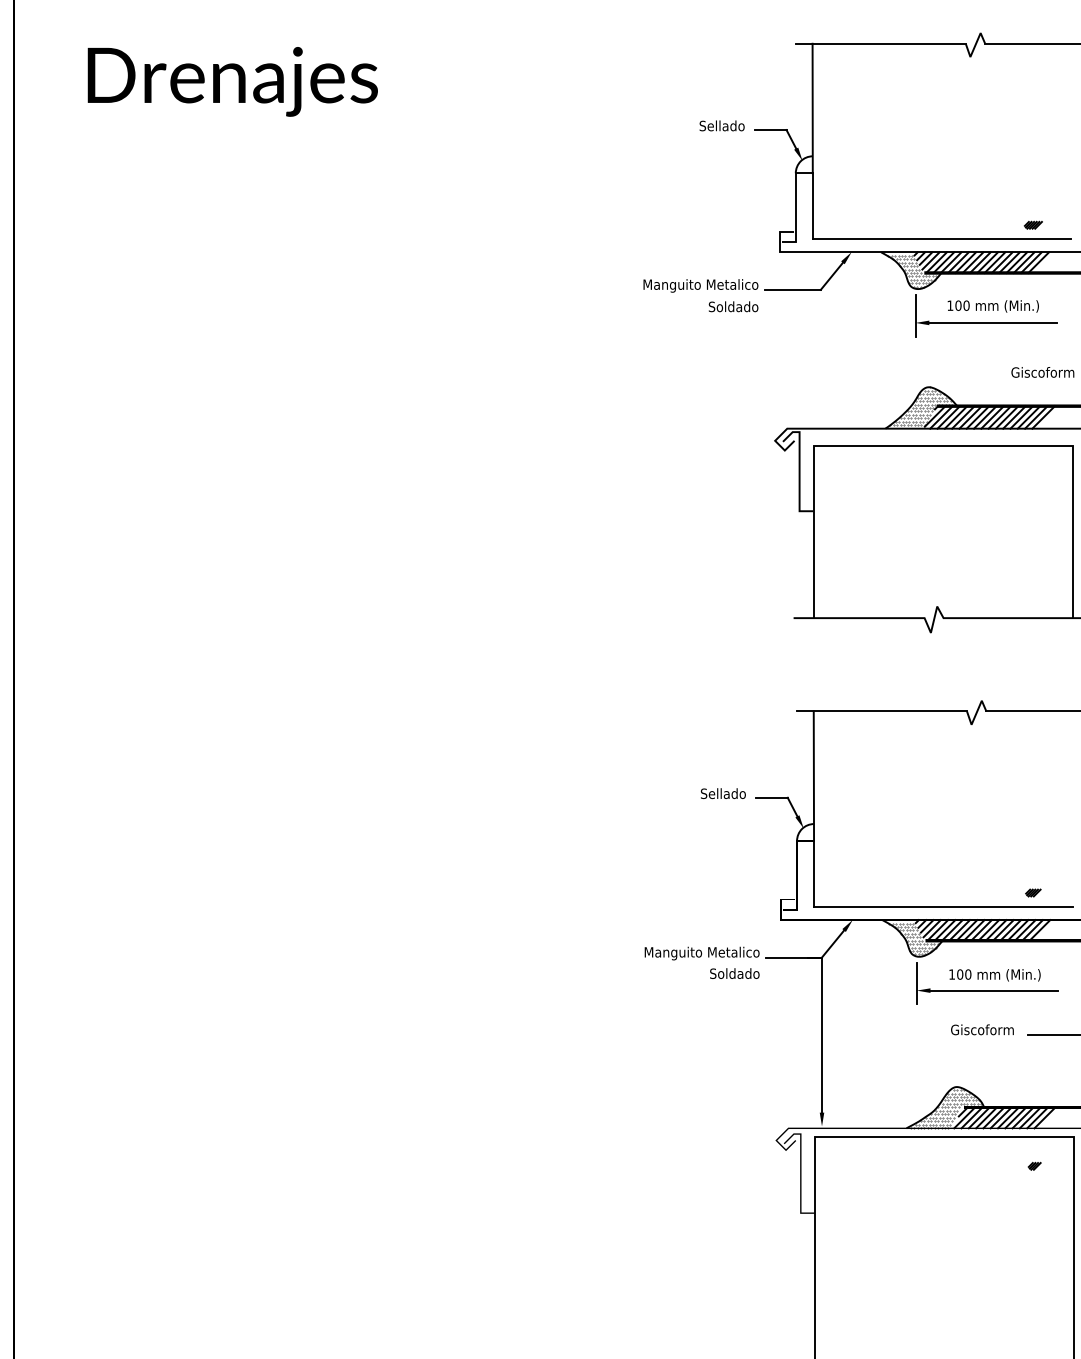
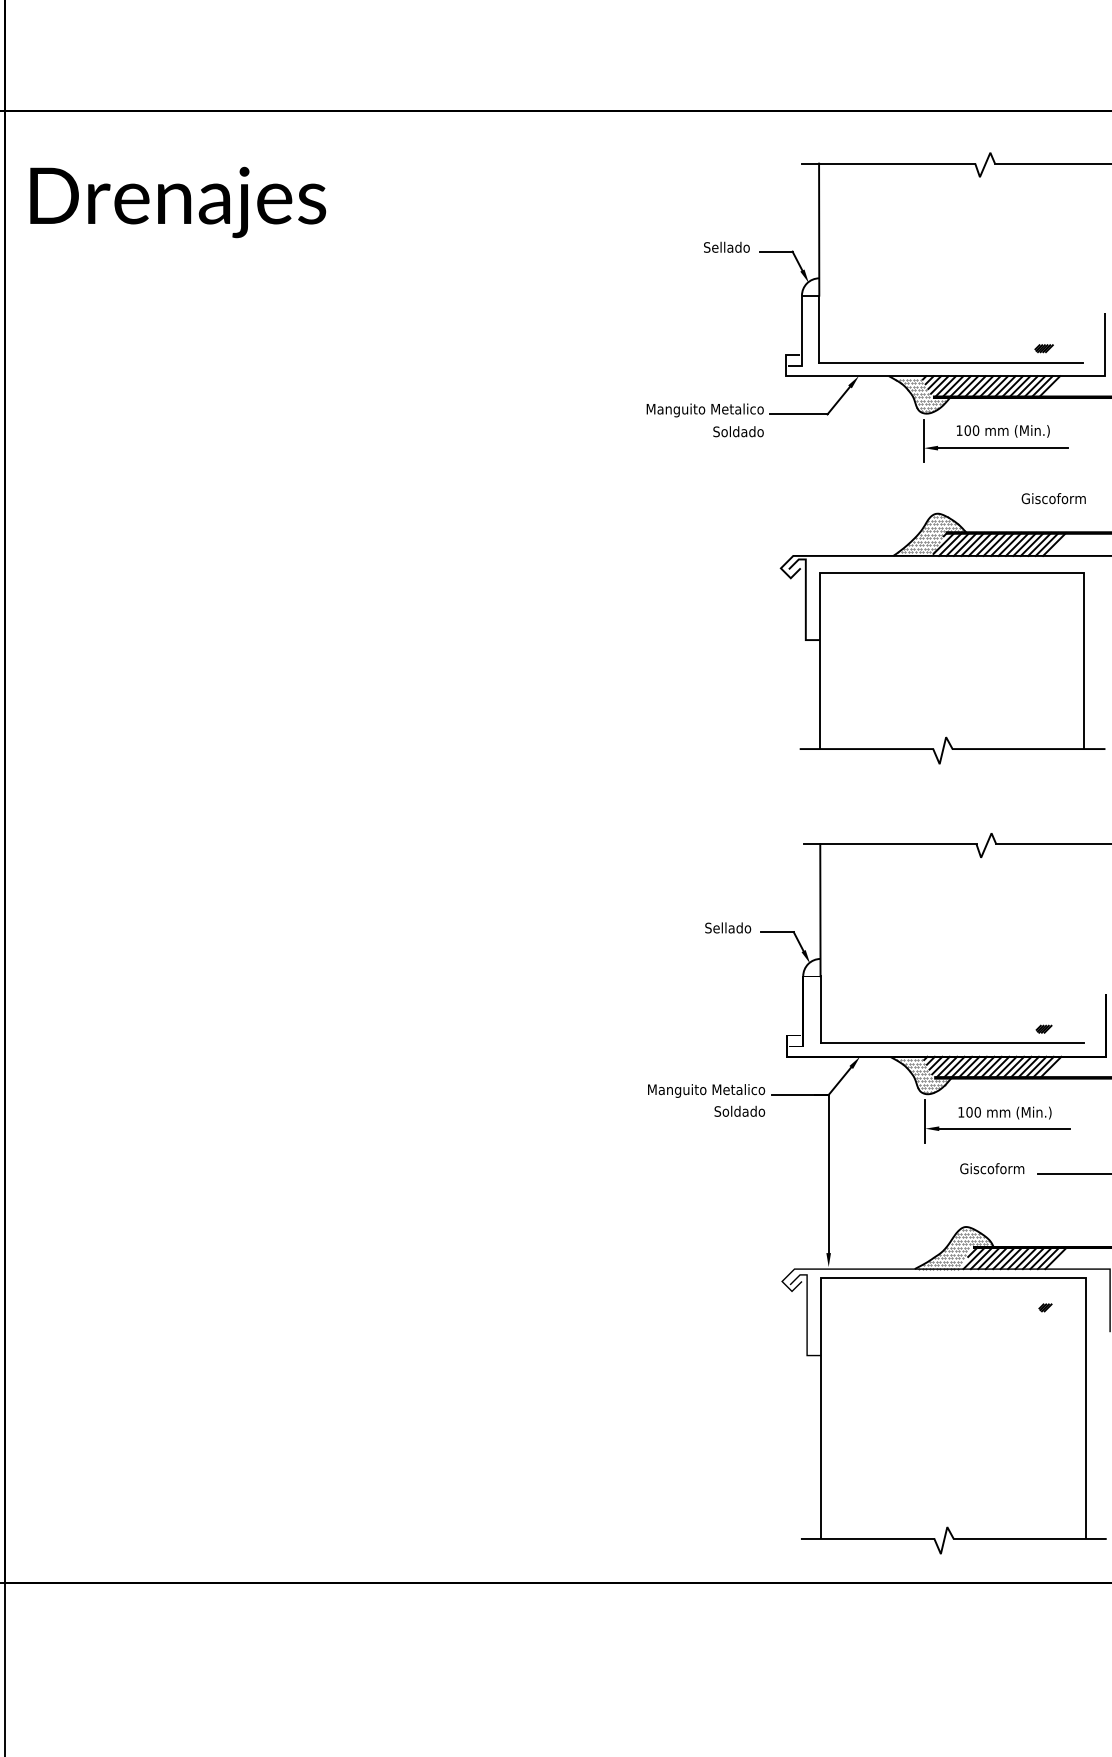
text: (233, 81) -> (178, 202), moved

